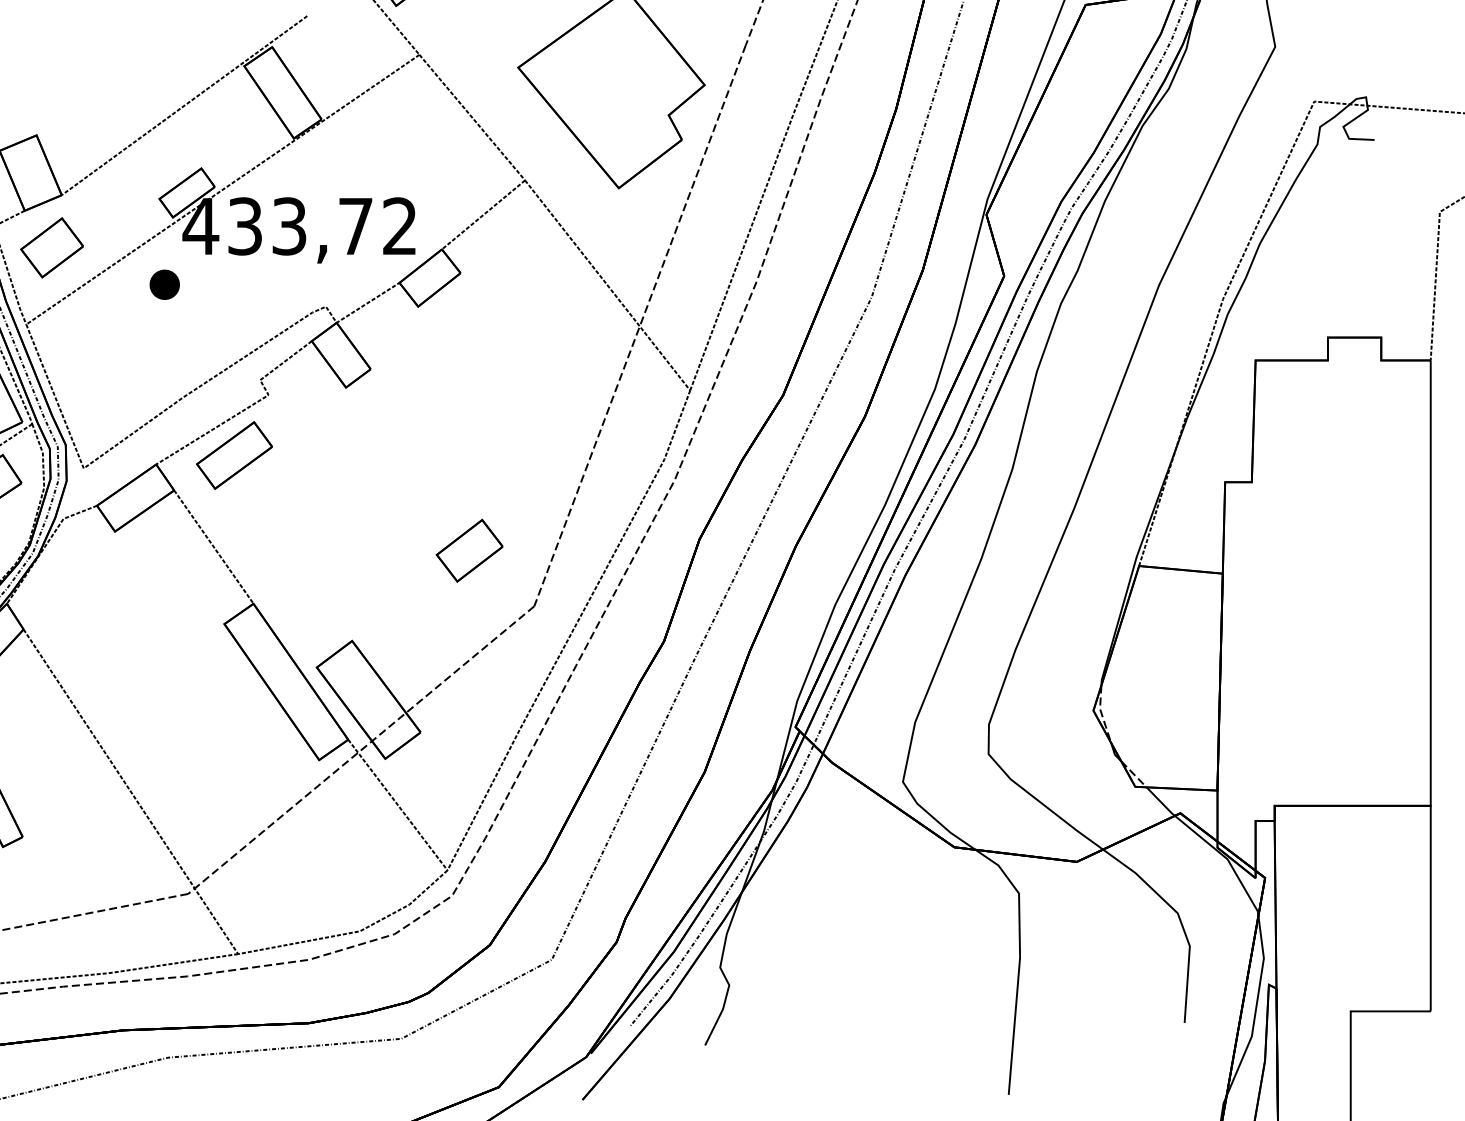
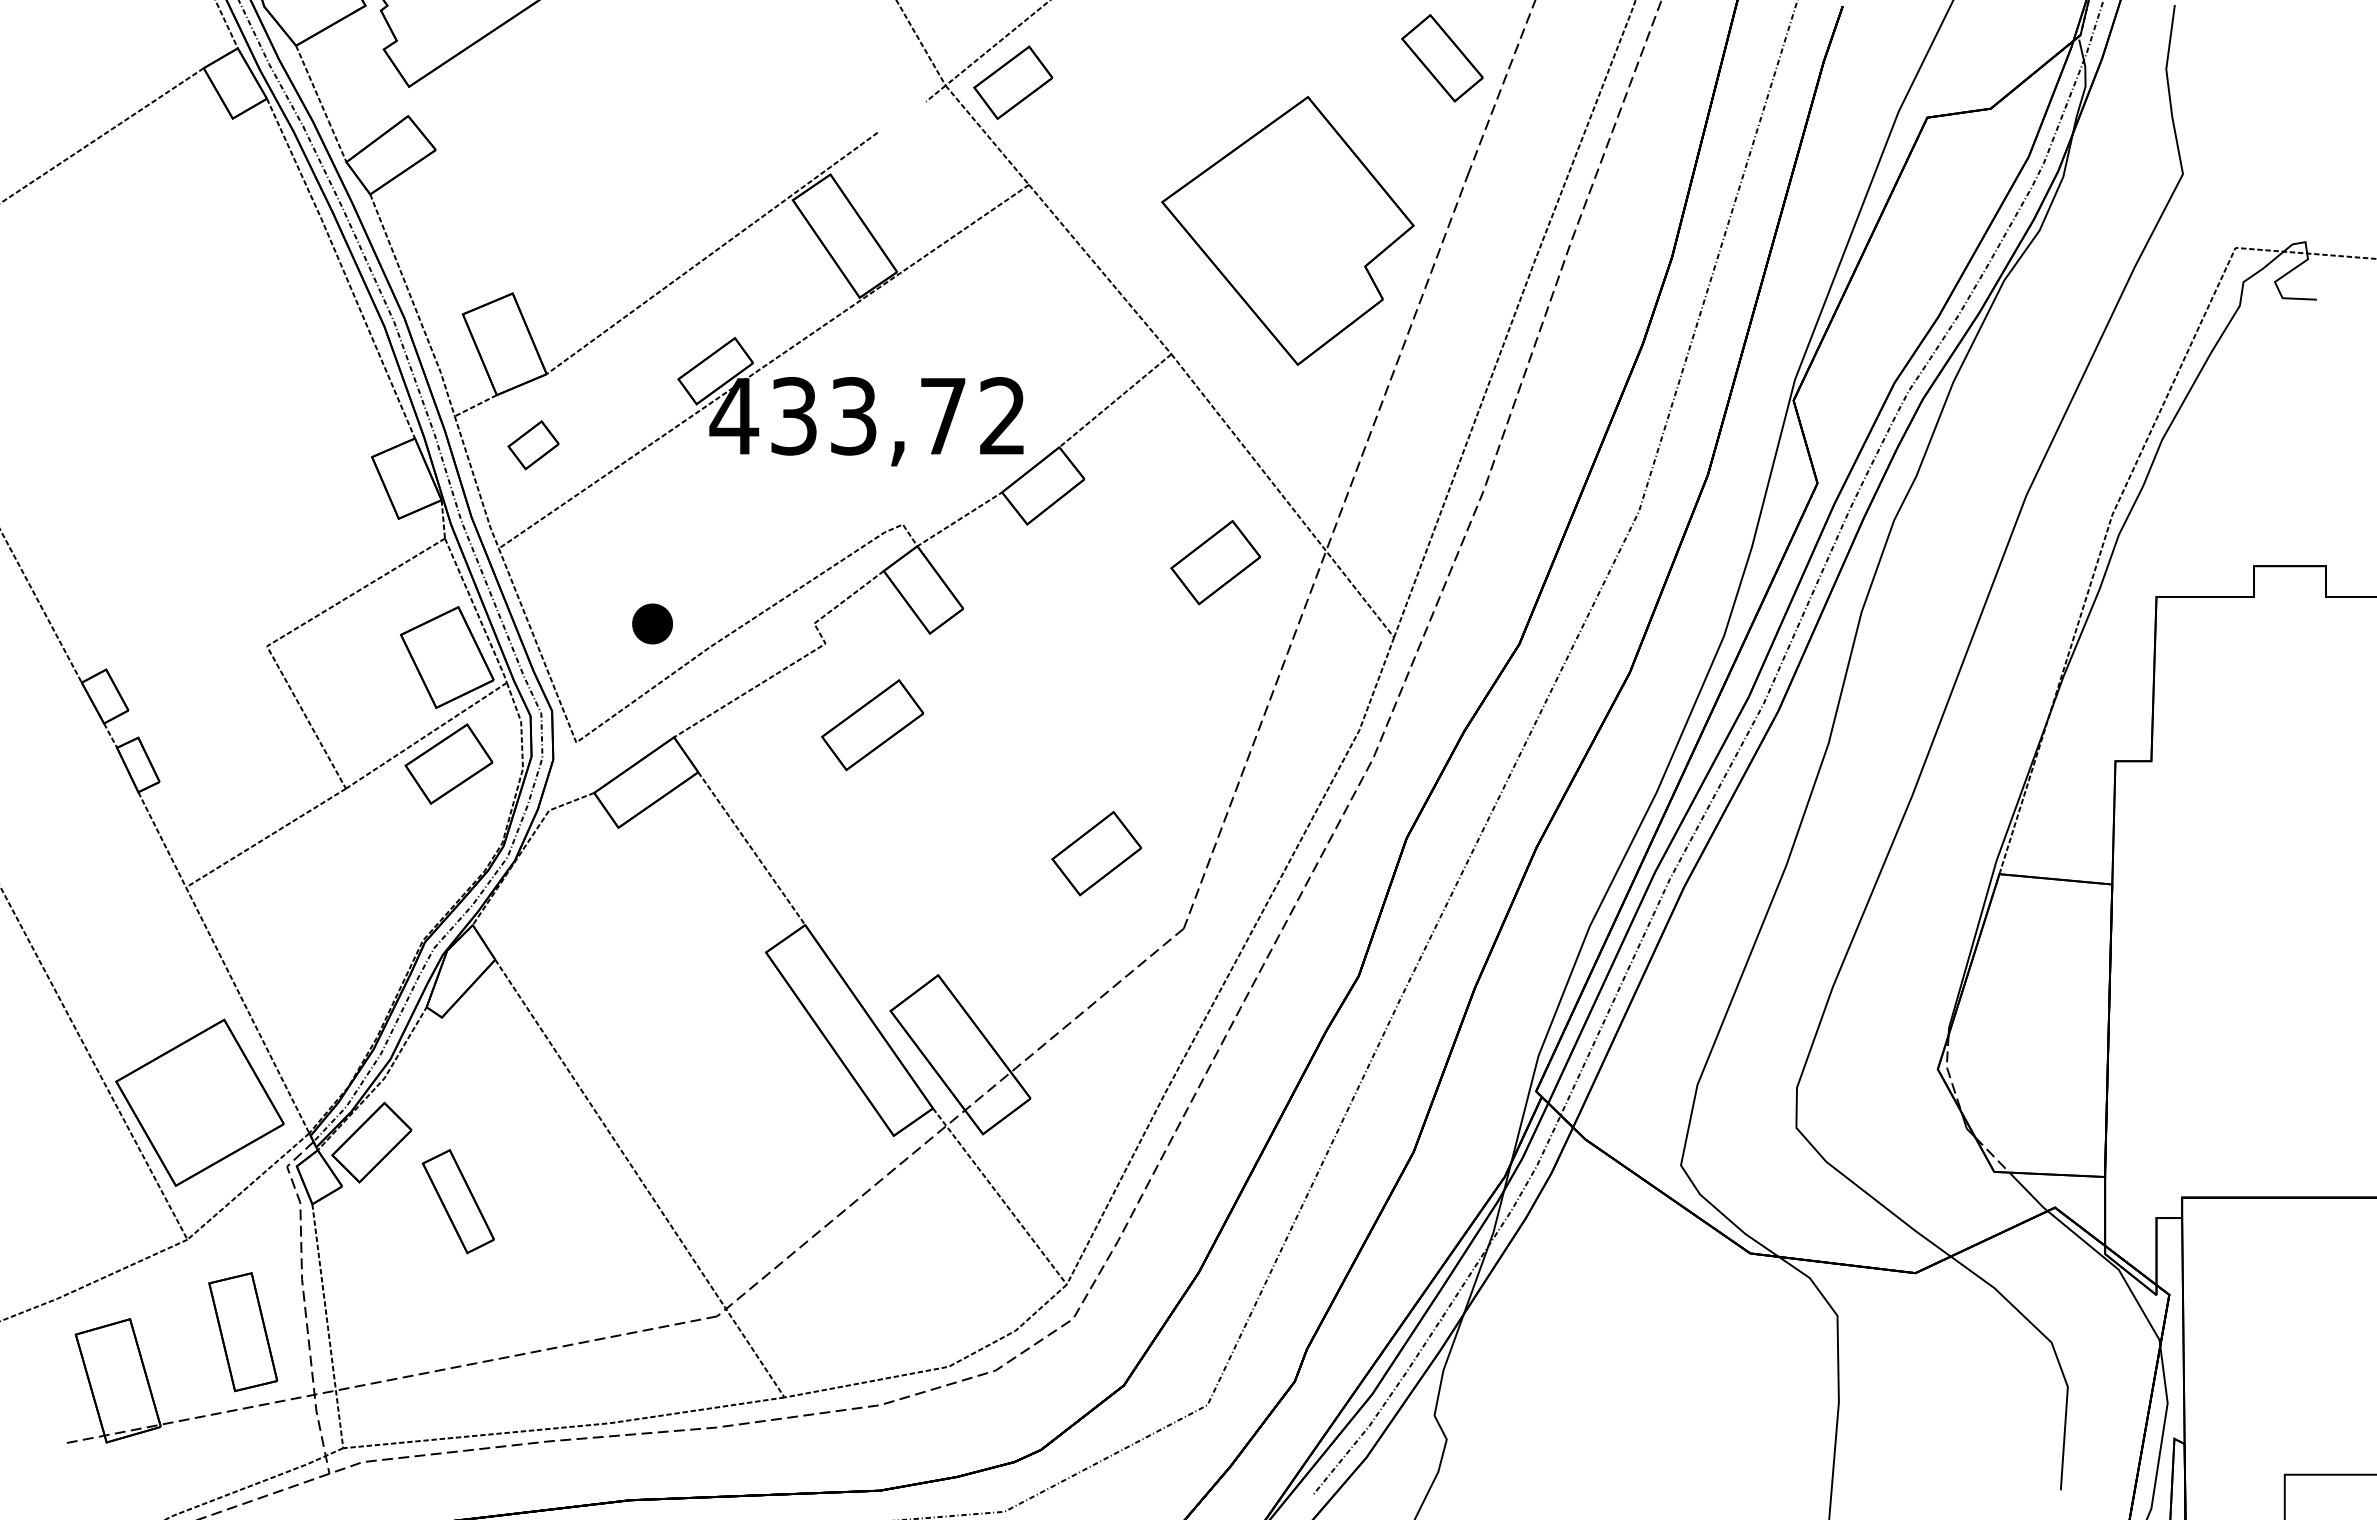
part: (51, 248) -> (533, 445), size x0.6
part: (164, 284) -> (652, 623), moved
part: (557, 334) -> (1215, 562), added
part: (234, 455) -> (872, 725), moved

